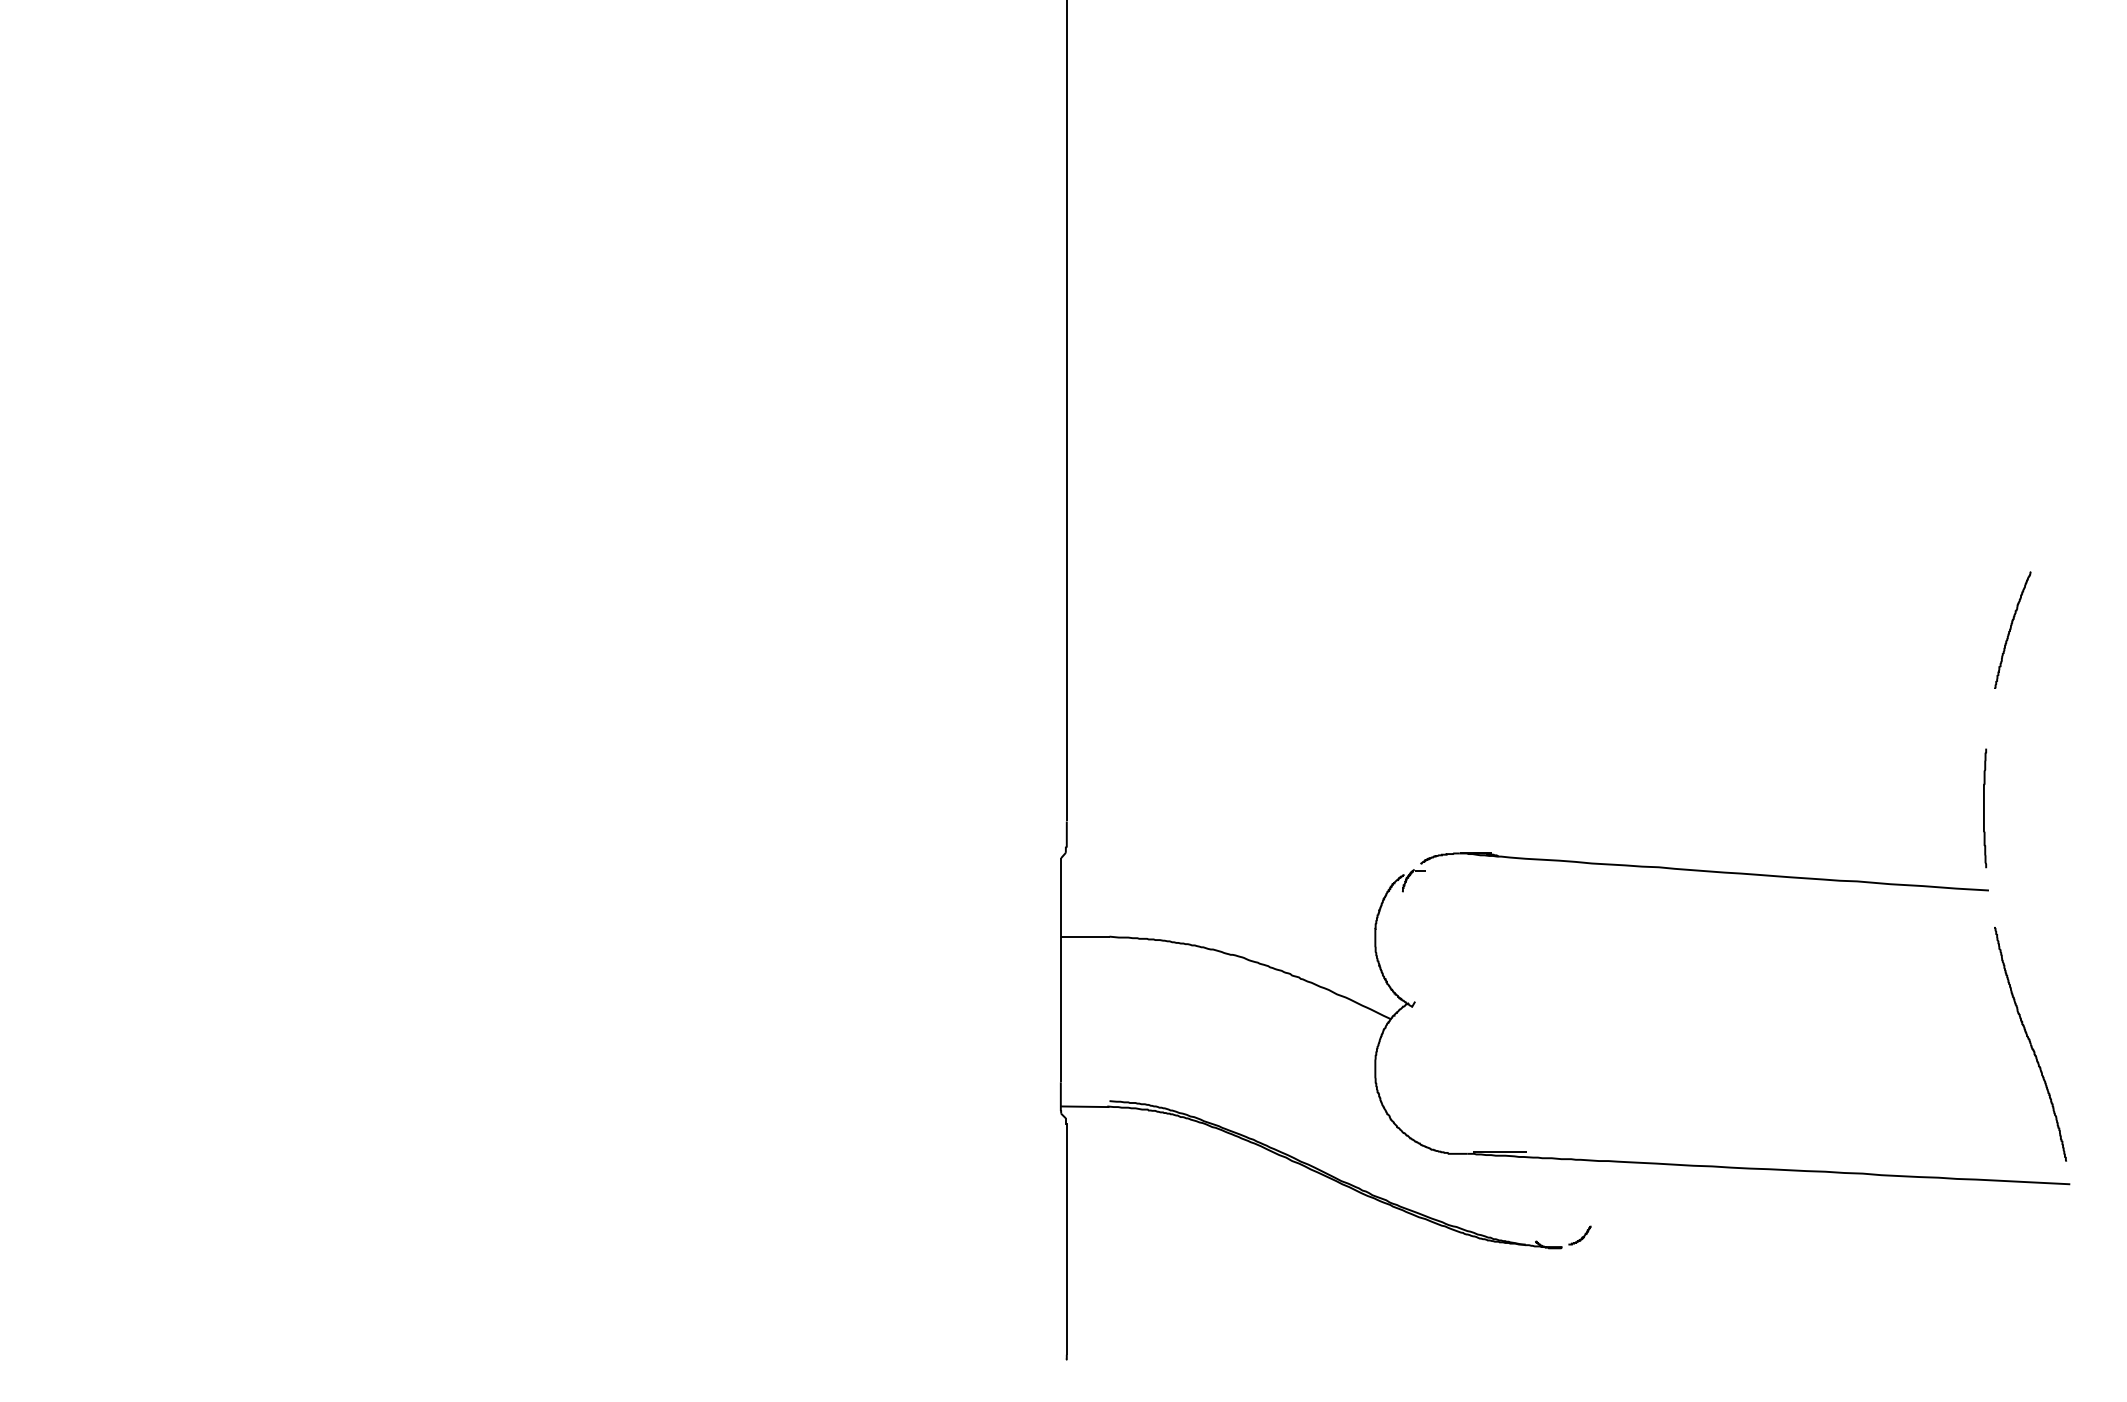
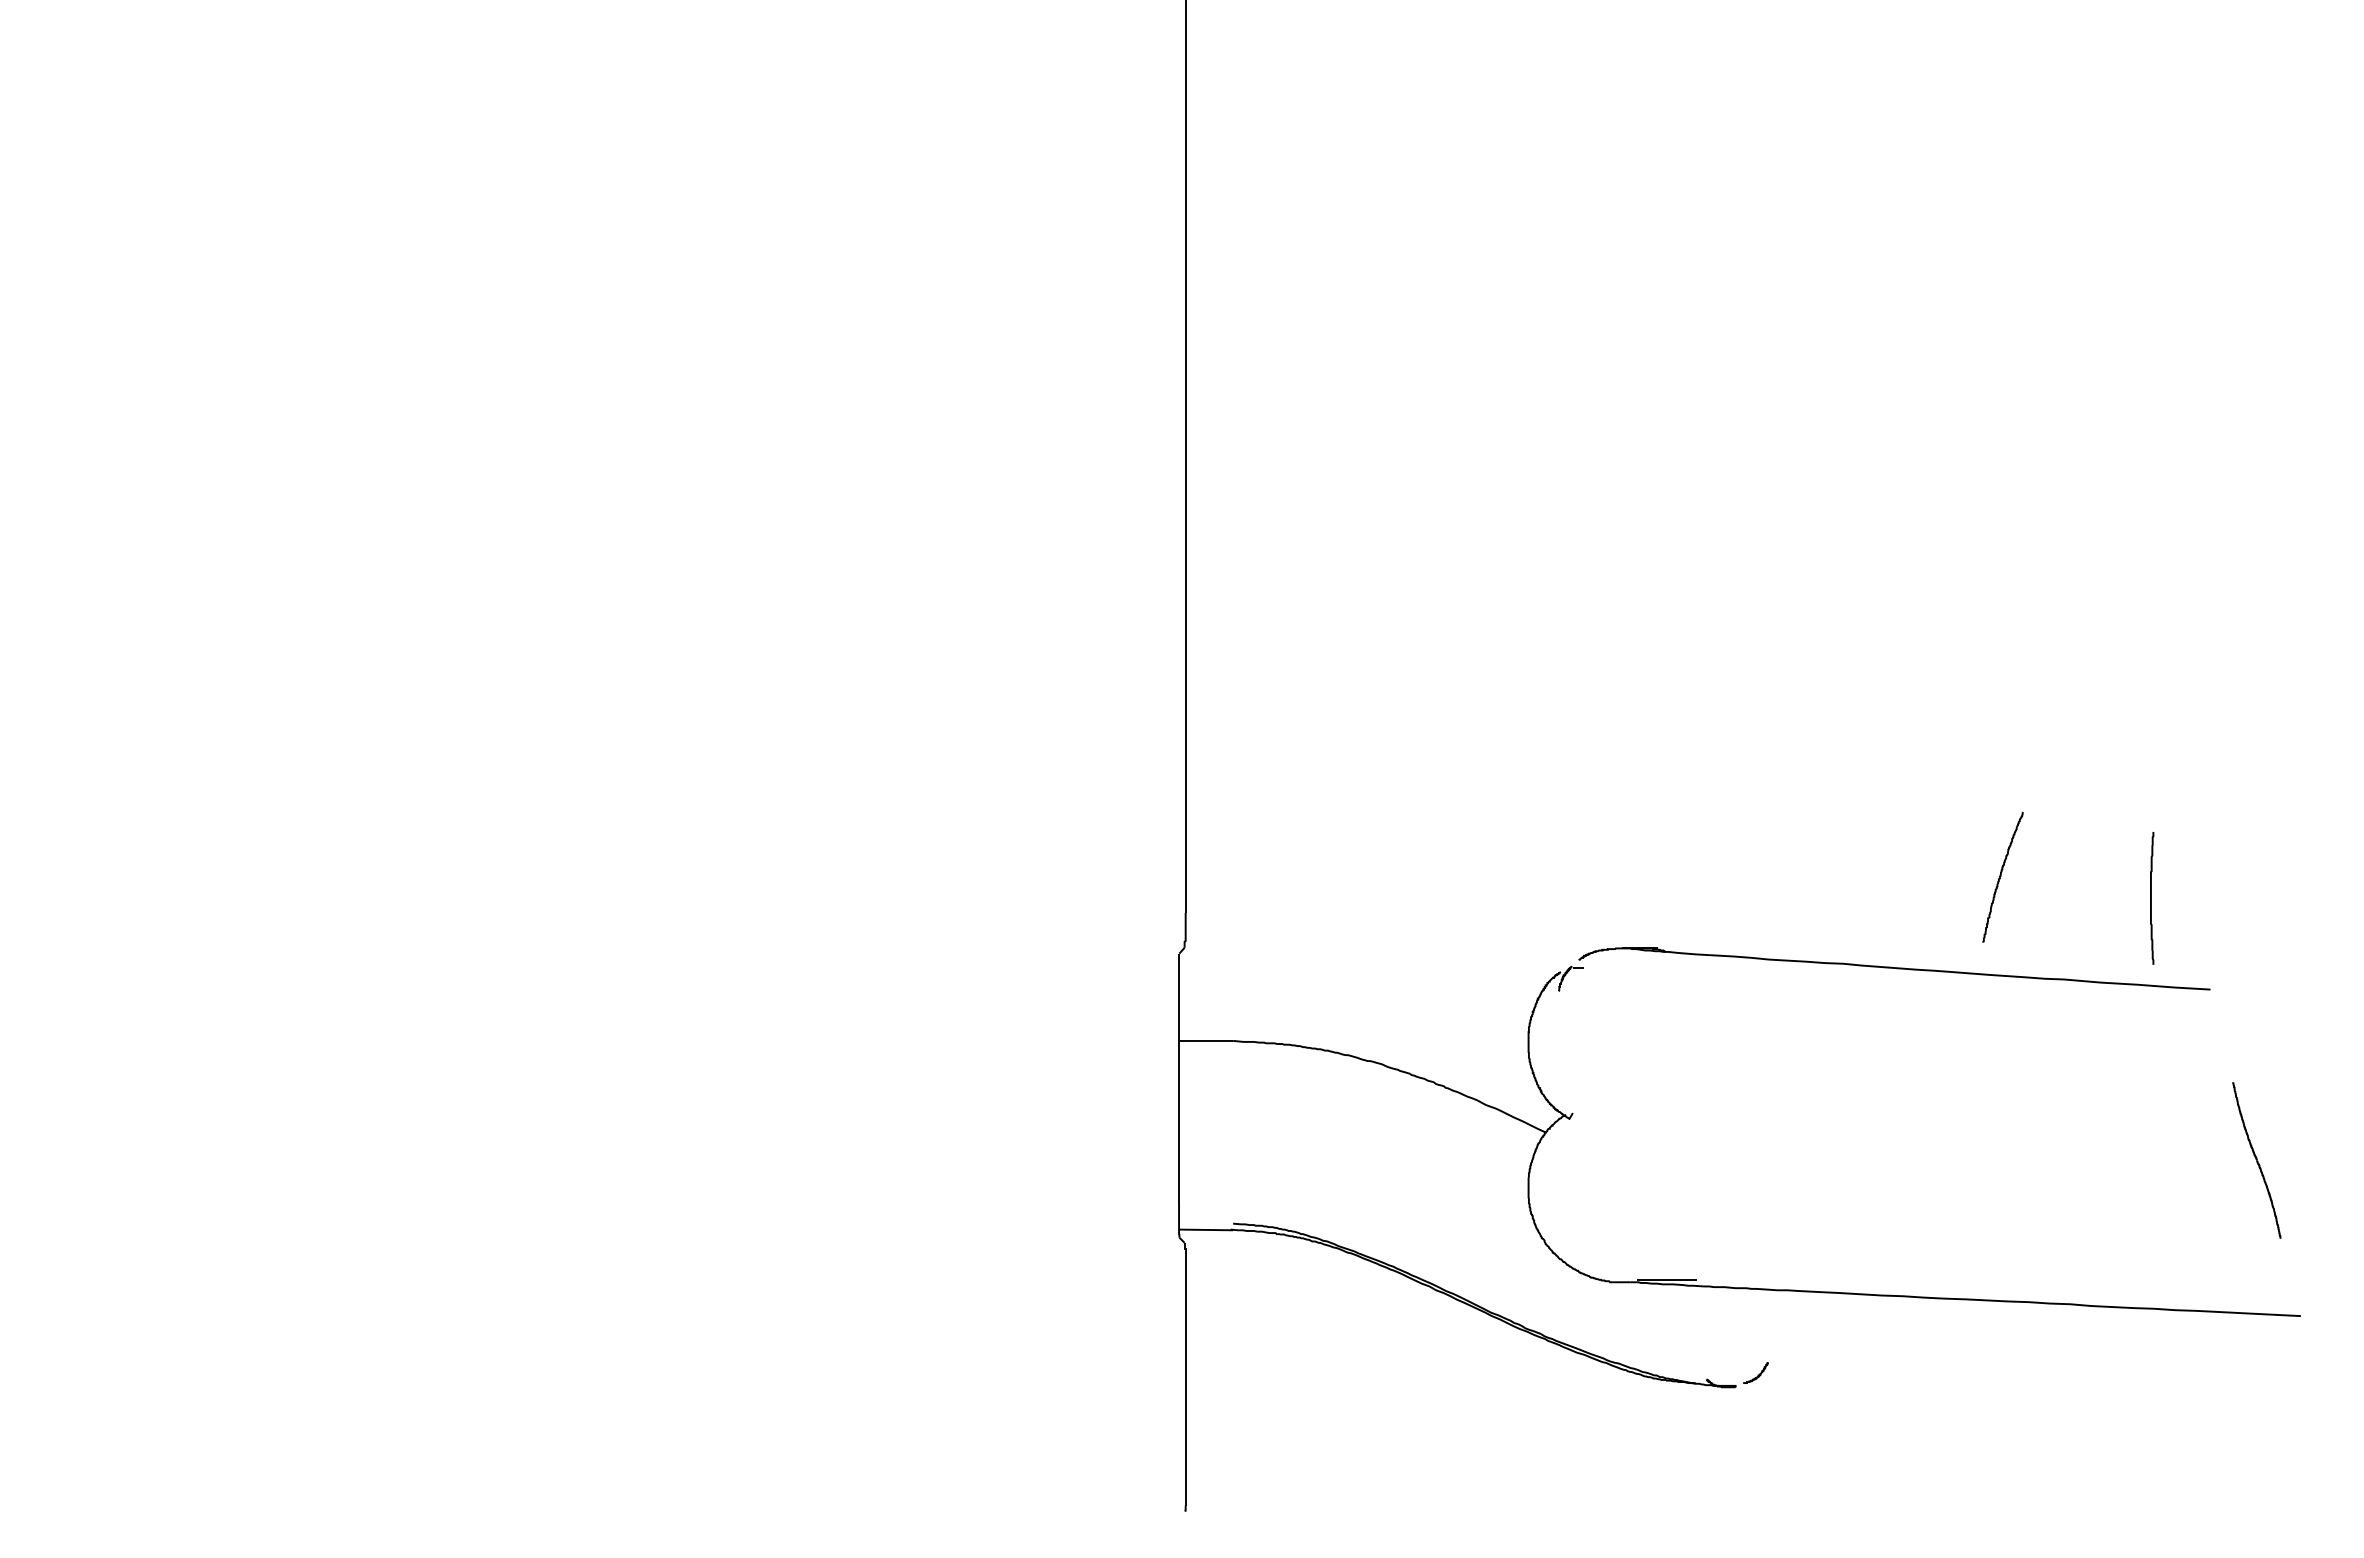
curve: (2011, 629) -> (2001, 876), moved
curve: (1984, 808) -> (2151, 898), moved
part: (2030, 1044) -> (2256, 1160), size x0.6

